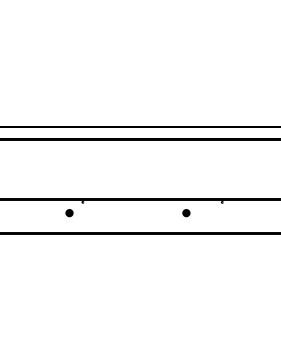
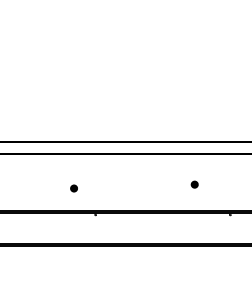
part: (69, 213) -> (74, 188), moved
part: (186, 213) -> (194, 185), moved

